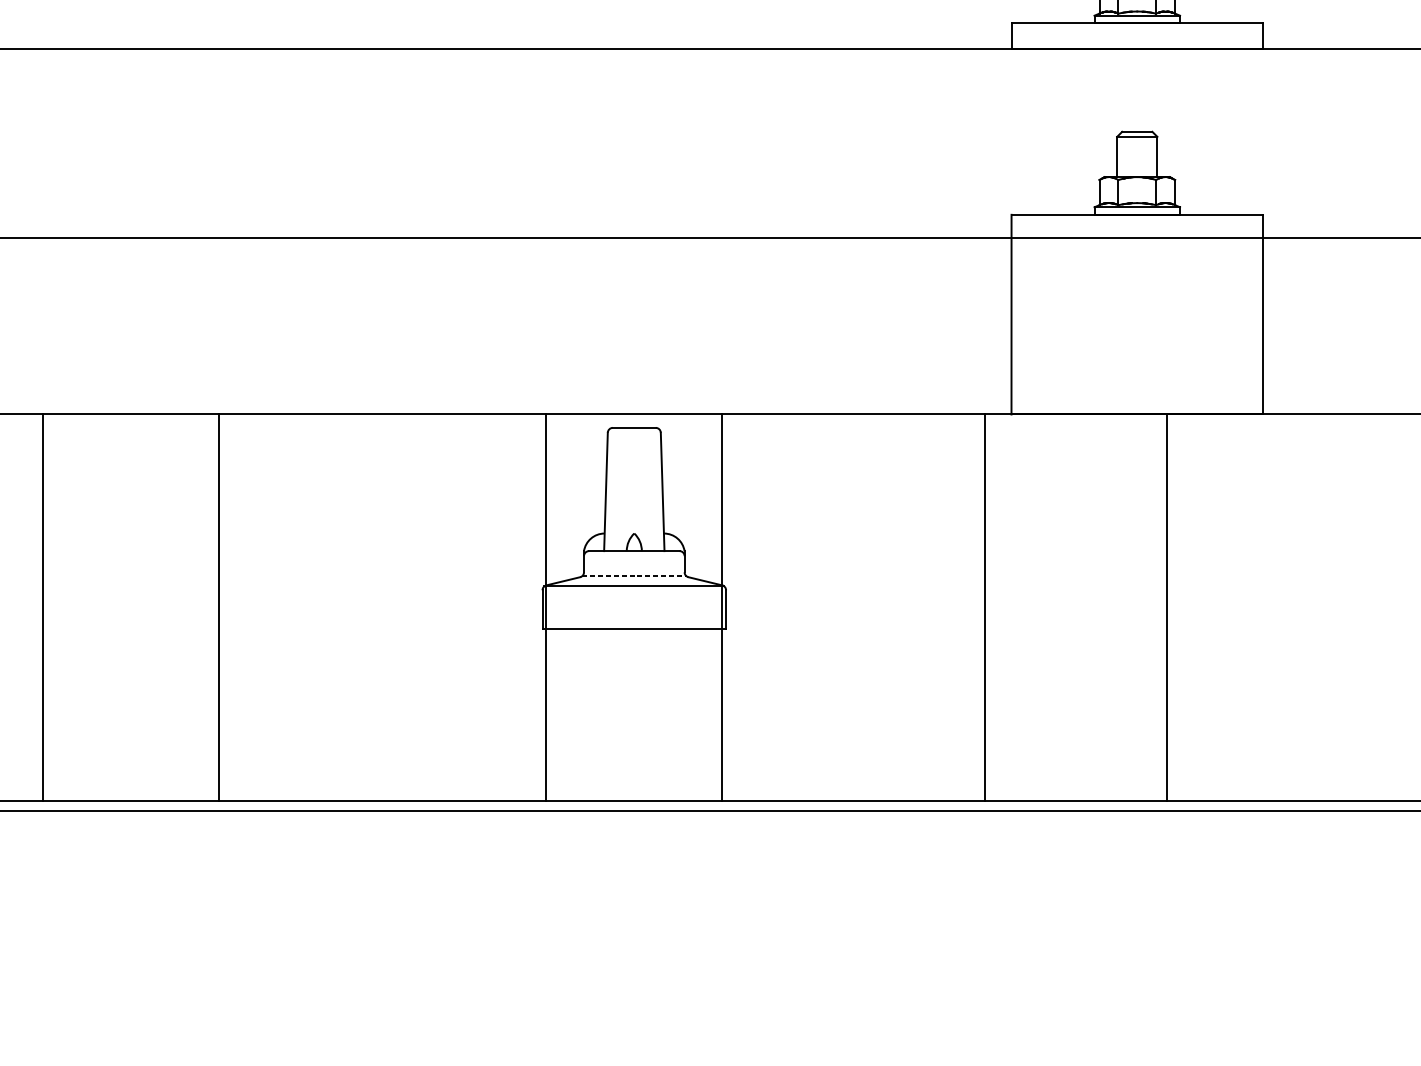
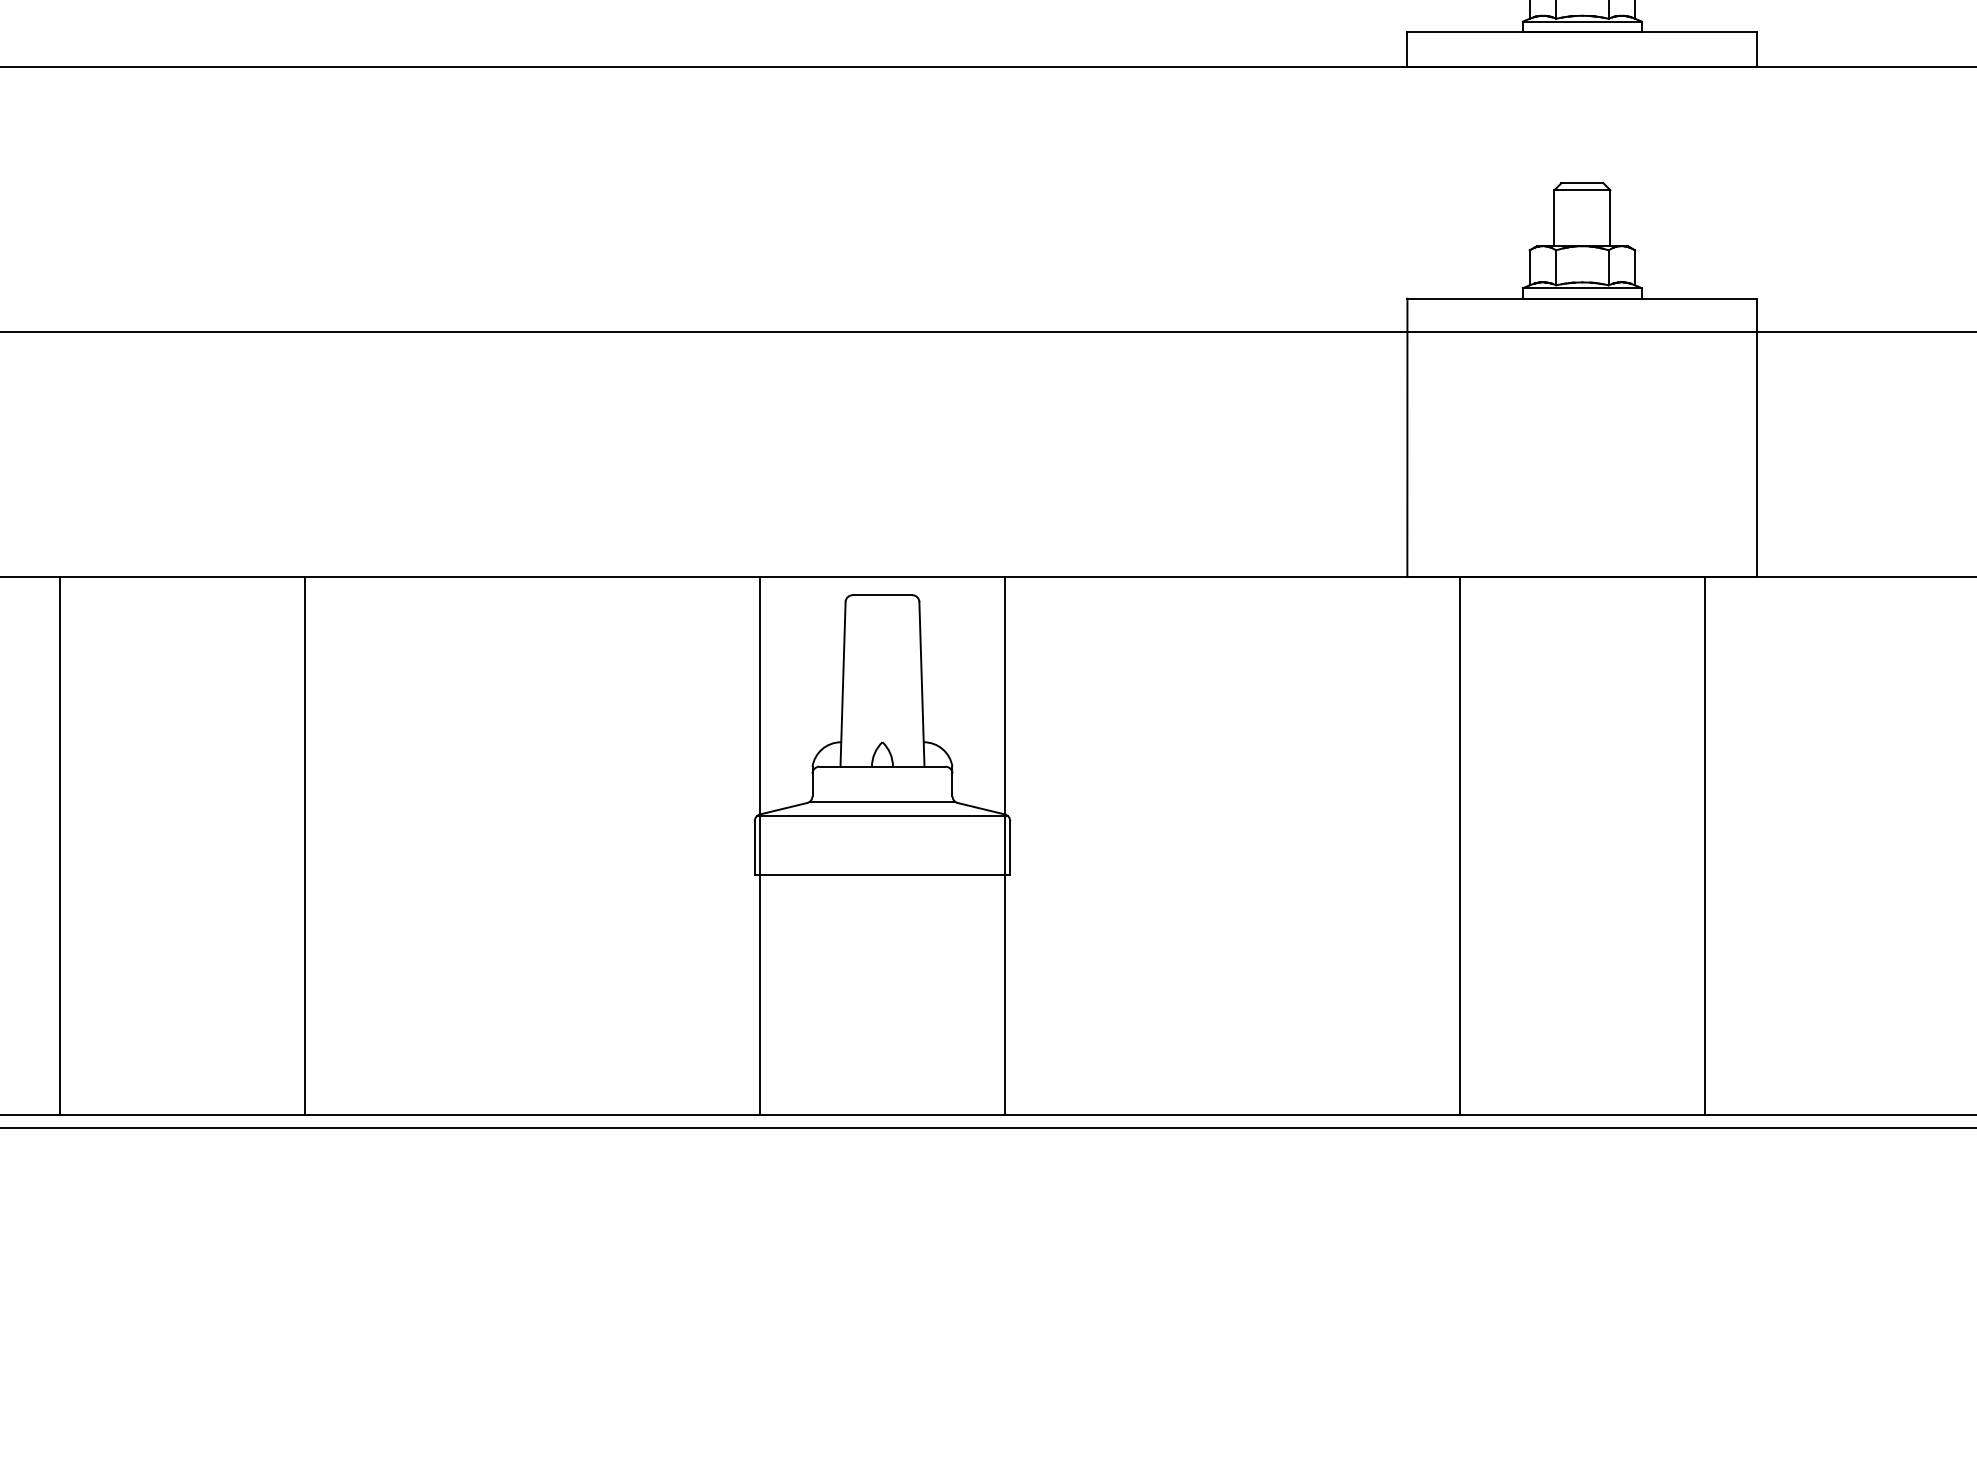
line: (634, 576) -> (882, 801), dashed -> solid
line: (985, 607) -> (1459, 845), moved
line: (1166, 607) -> (1704, 845), moved

